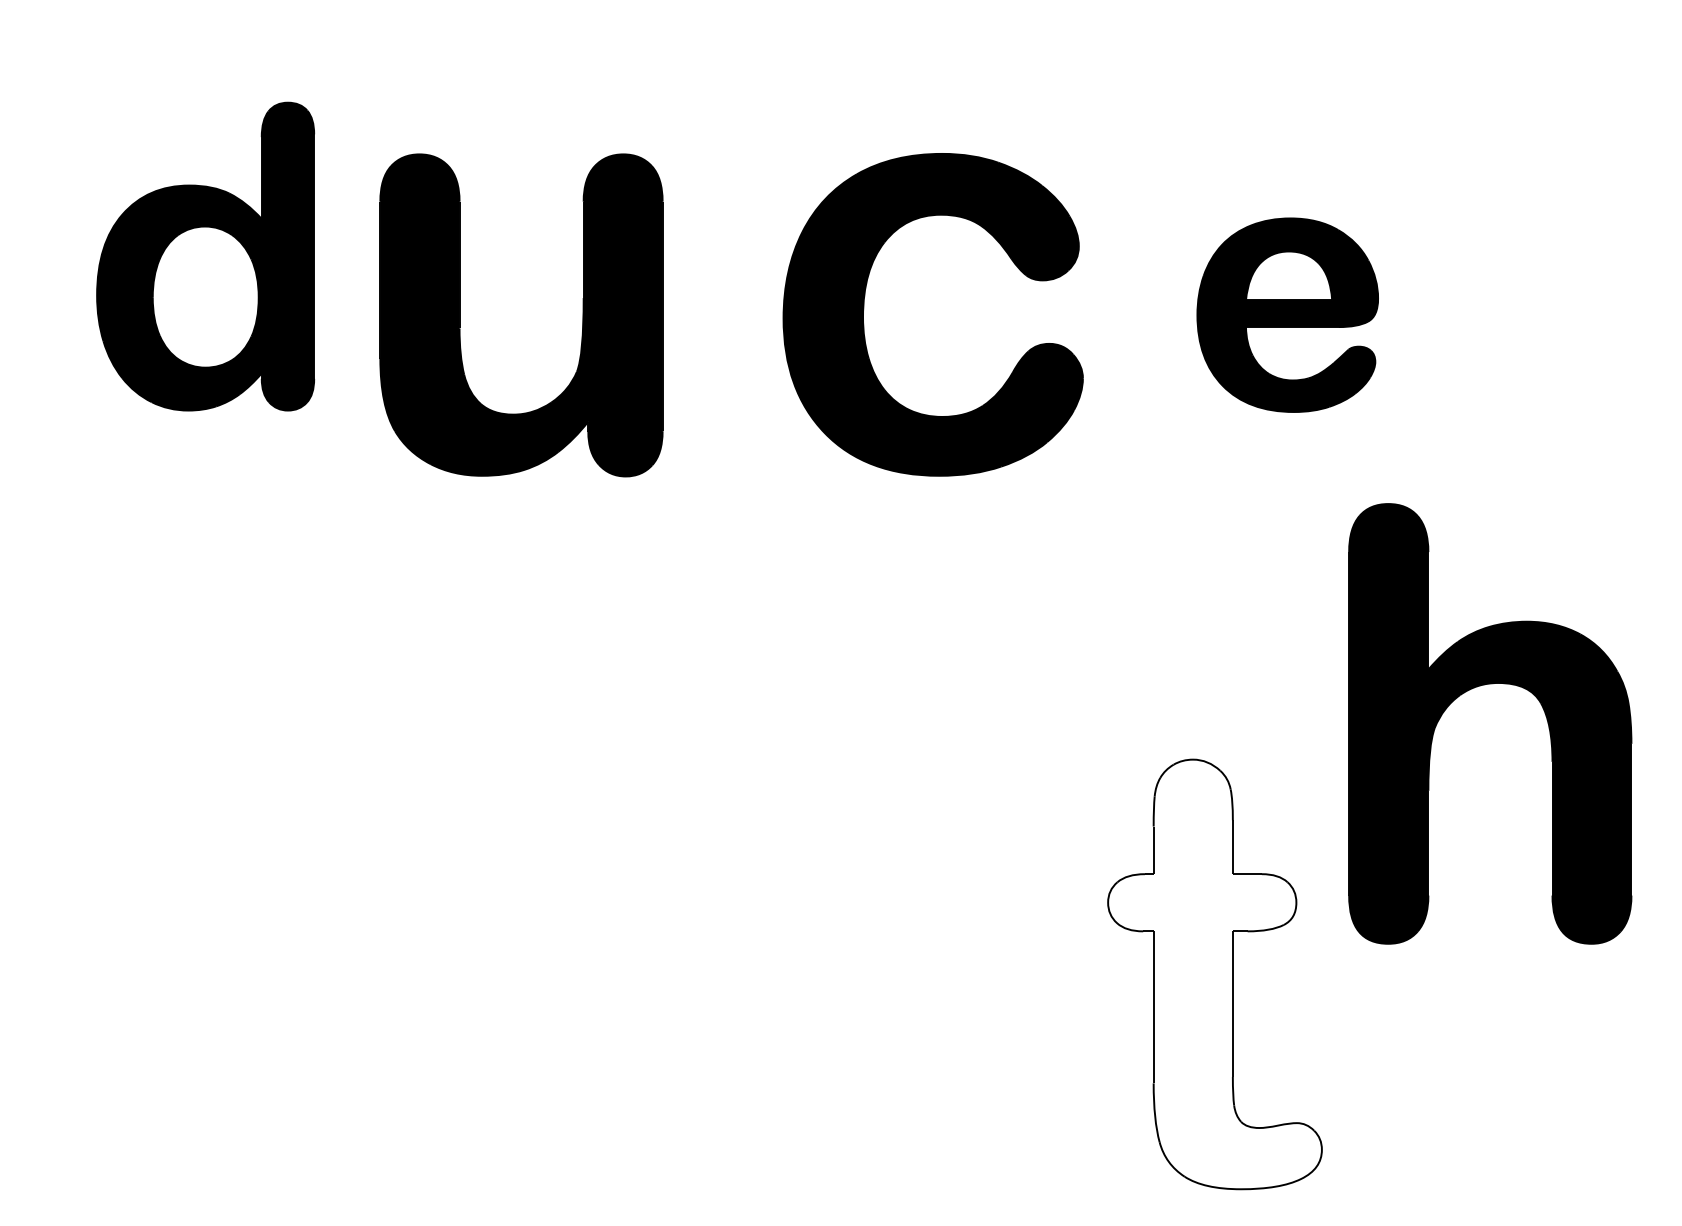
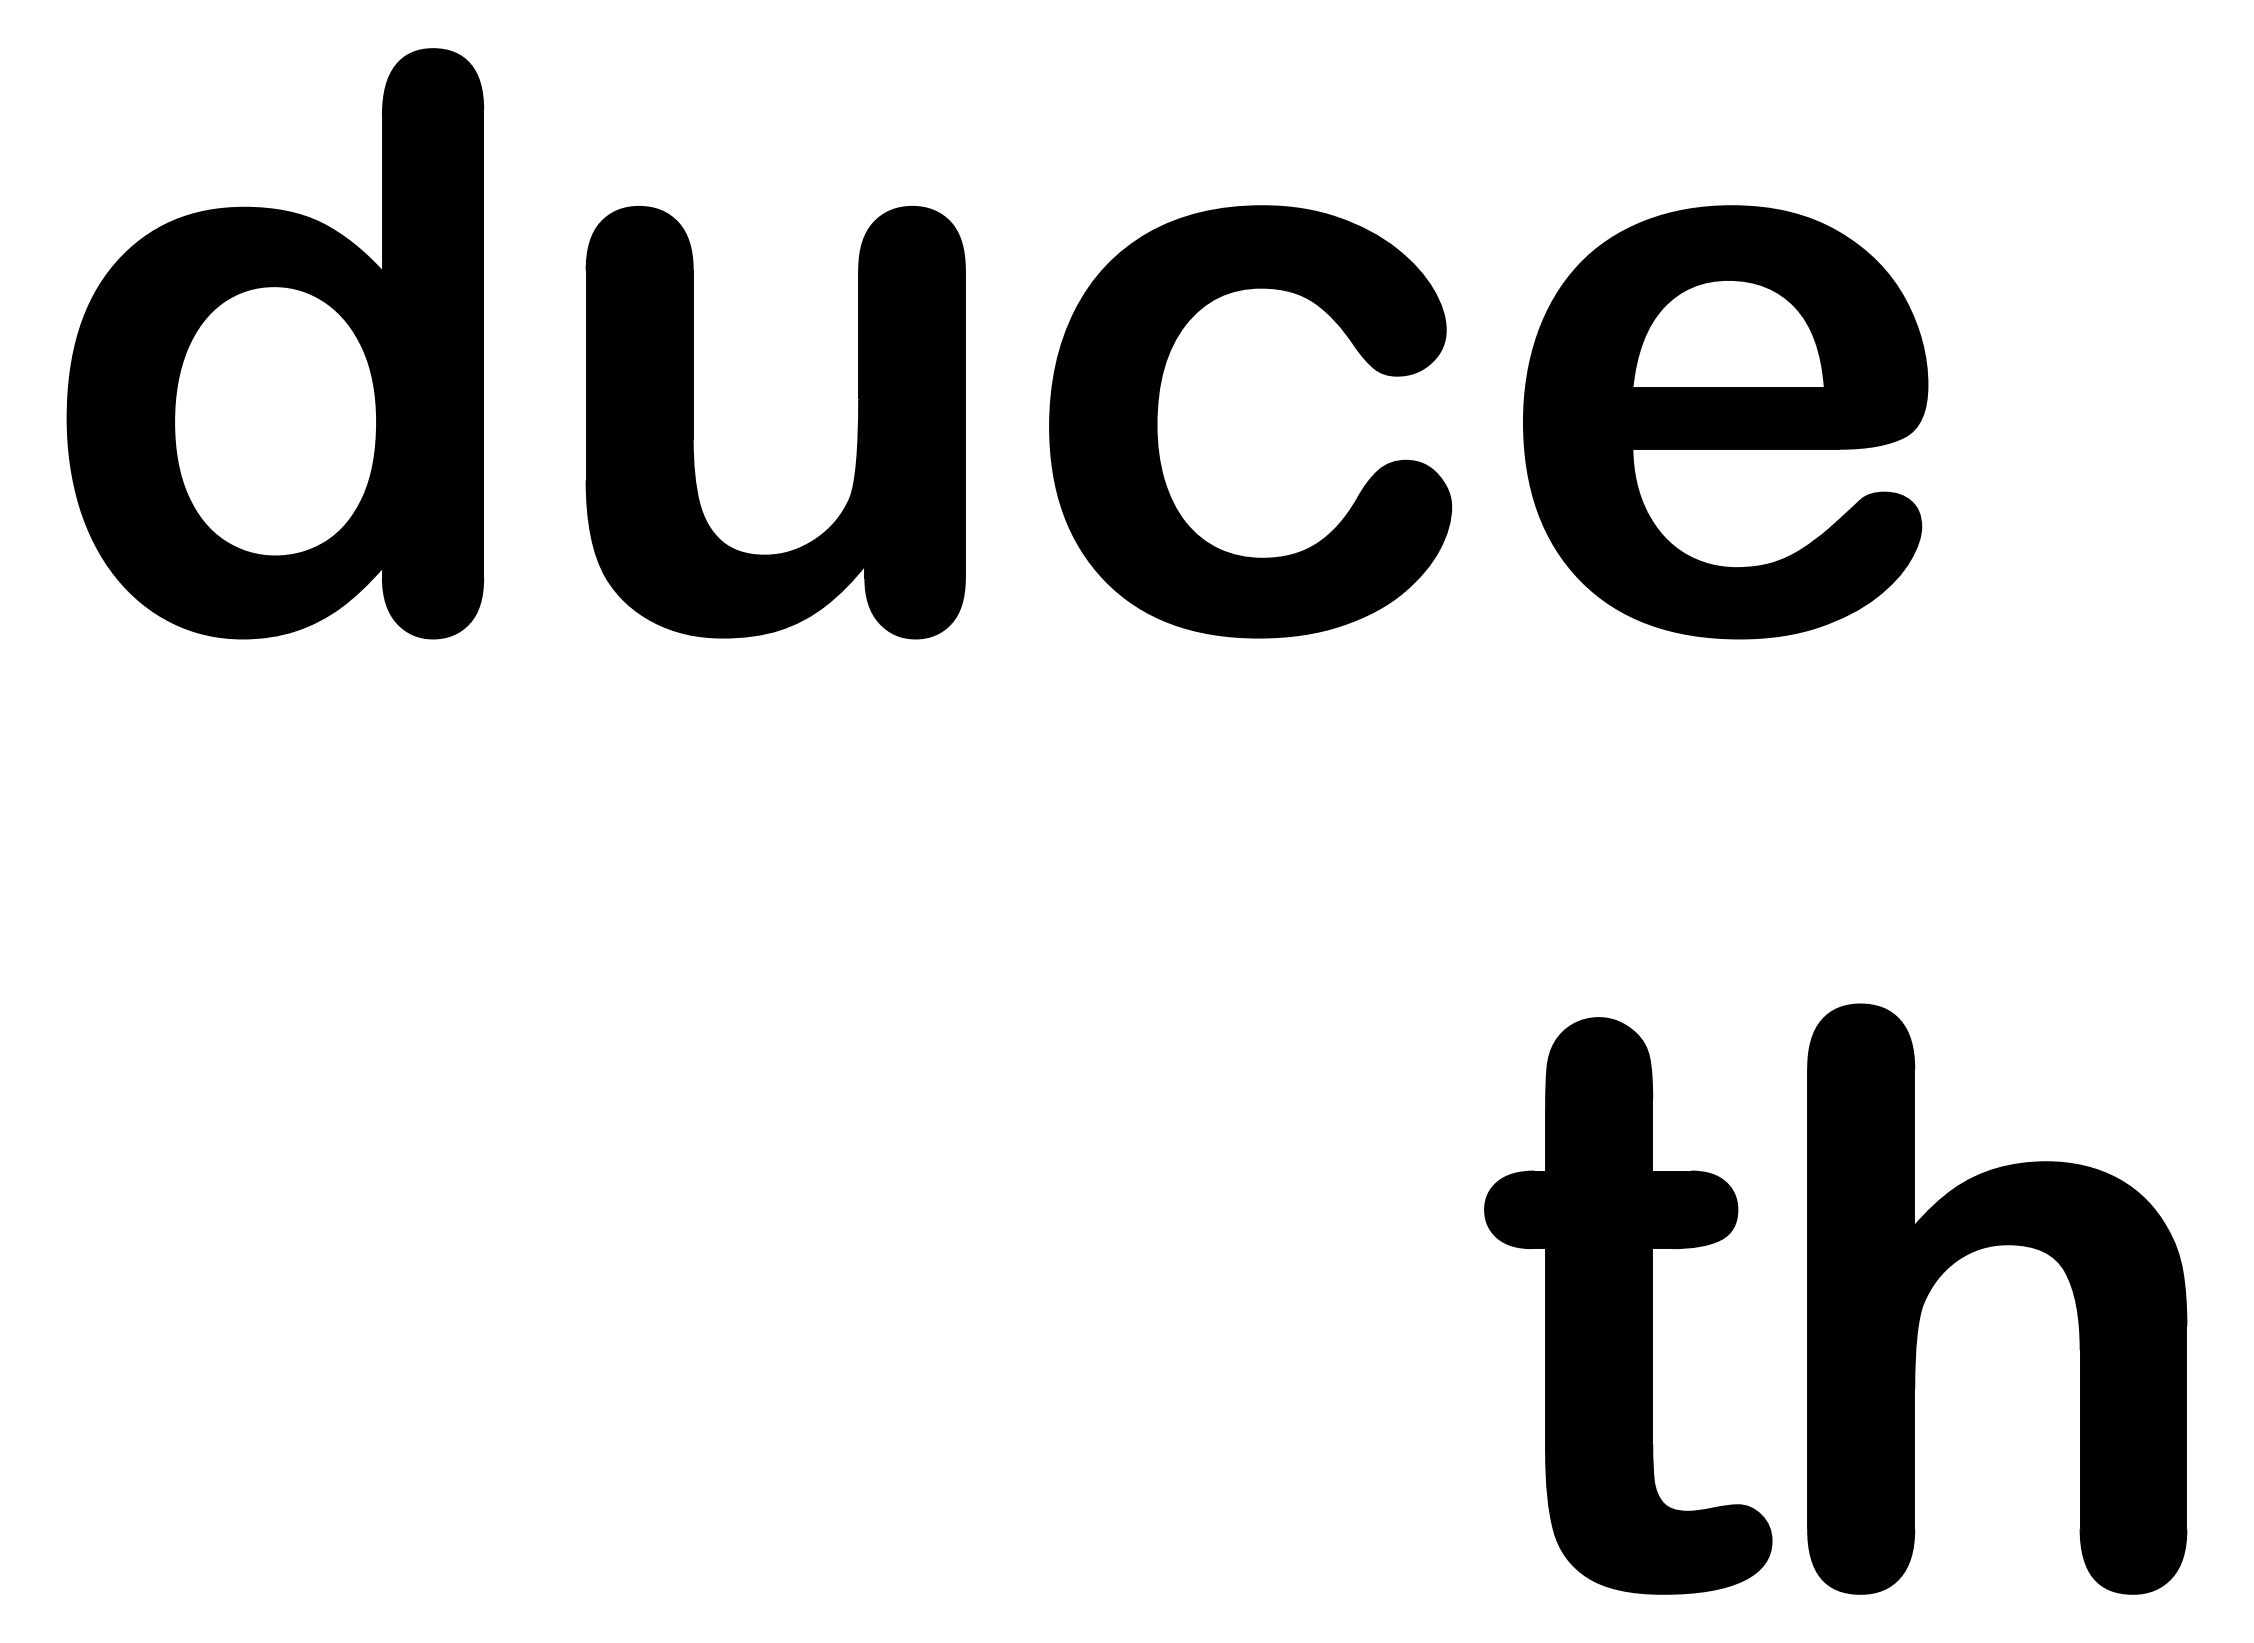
part: (205, 256) -> (275, 343), size x1.43
part: (460, 315) -> (693, 422), moved
part: (1287, 315) -> (1725, 422), size x1.67
part: (1478, 686) -> (1981, 1249), moved
fill: (1215, 974) -> (1628, 1305), added

